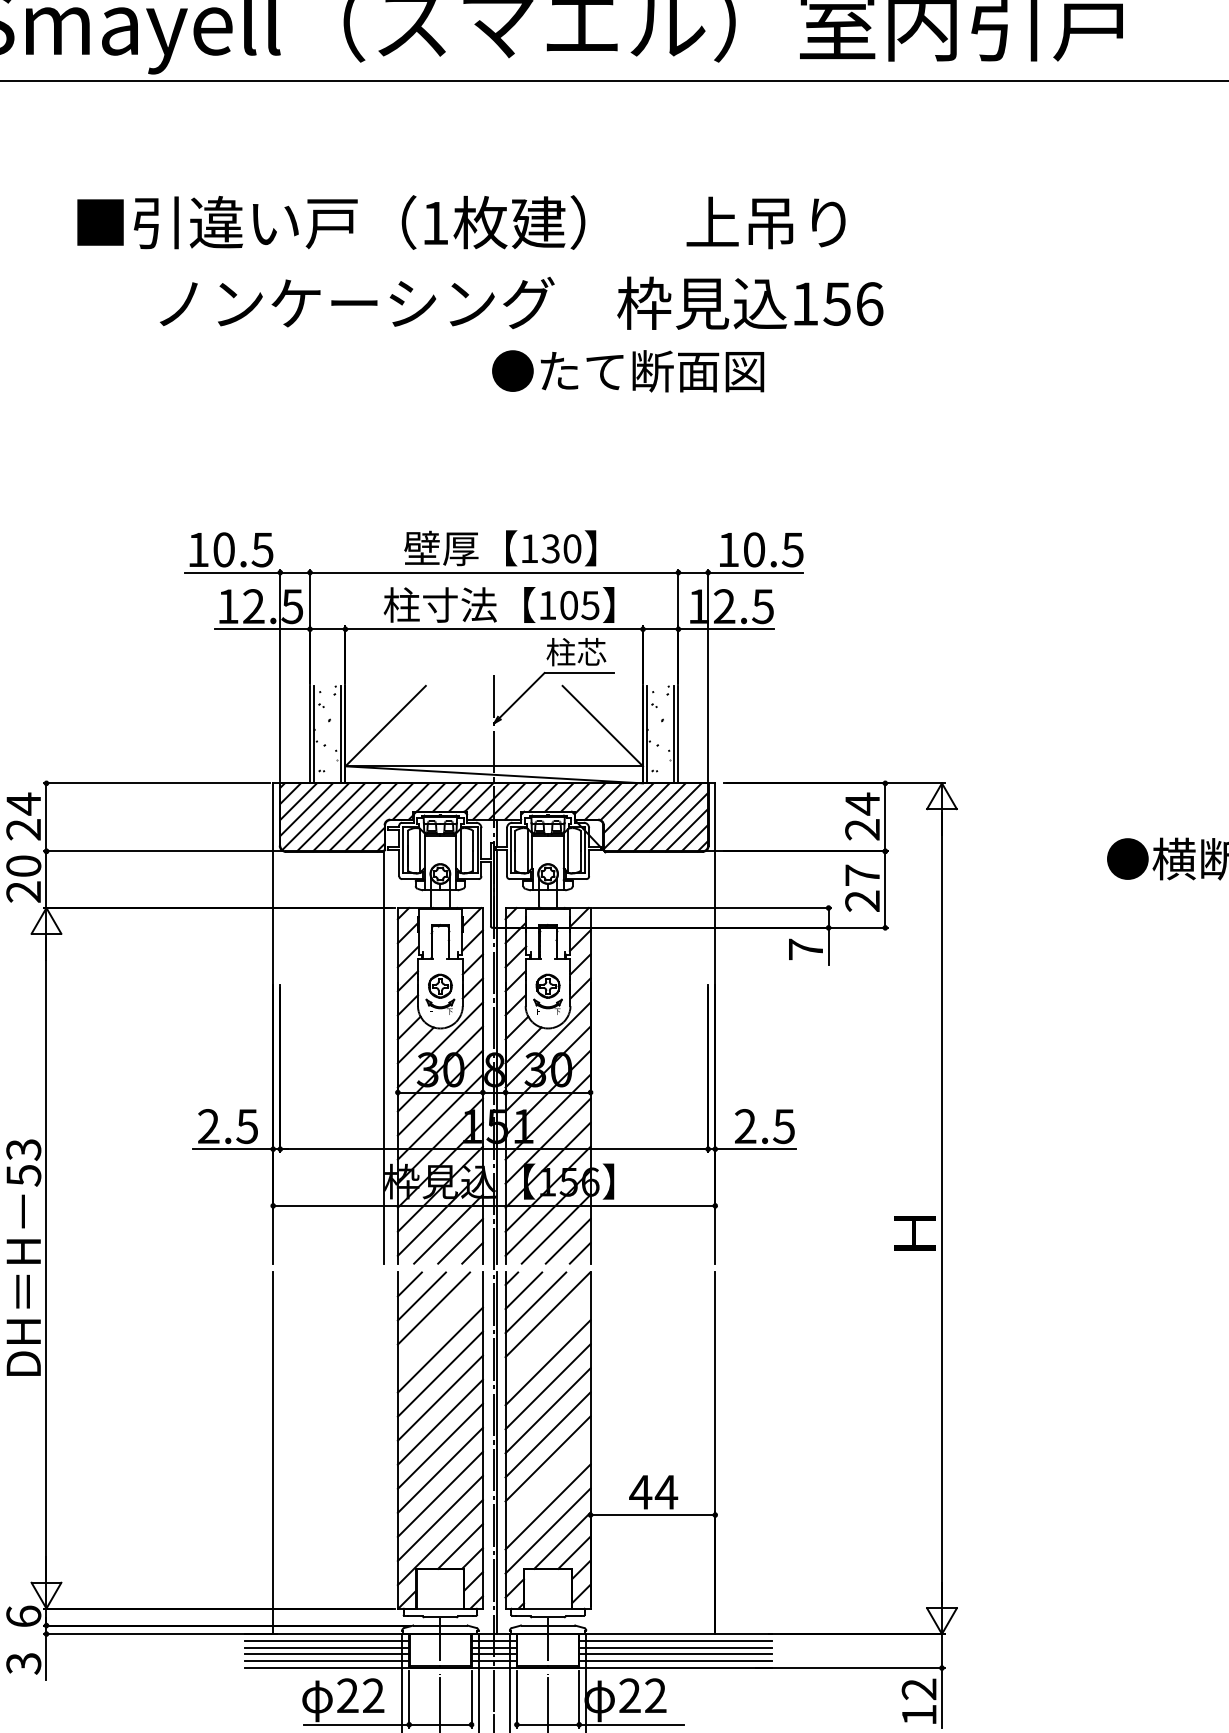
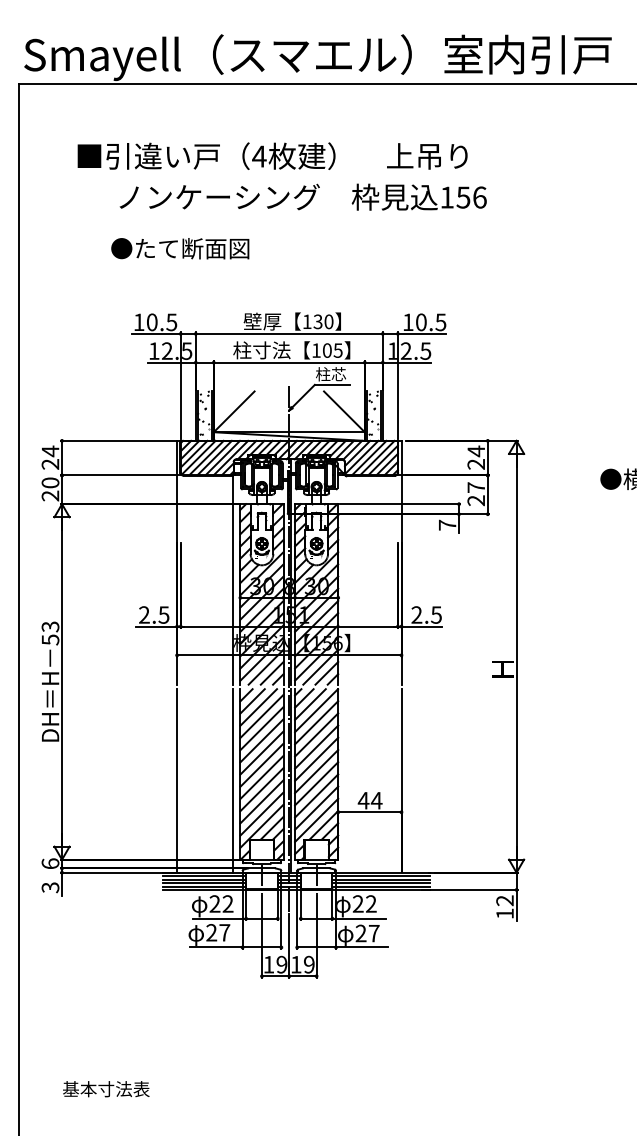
text: (435, 223) -> (259, 156), 1 -> 4
text: (628, 370) -> (180, 248), moved
line: (439, 1324) -> (261, 715), added
line: (547, 1338) -> (316, 722), added
line: (384, 1452) -> (233, 780), added
line: (547, 1481) -> (316, 795), added

